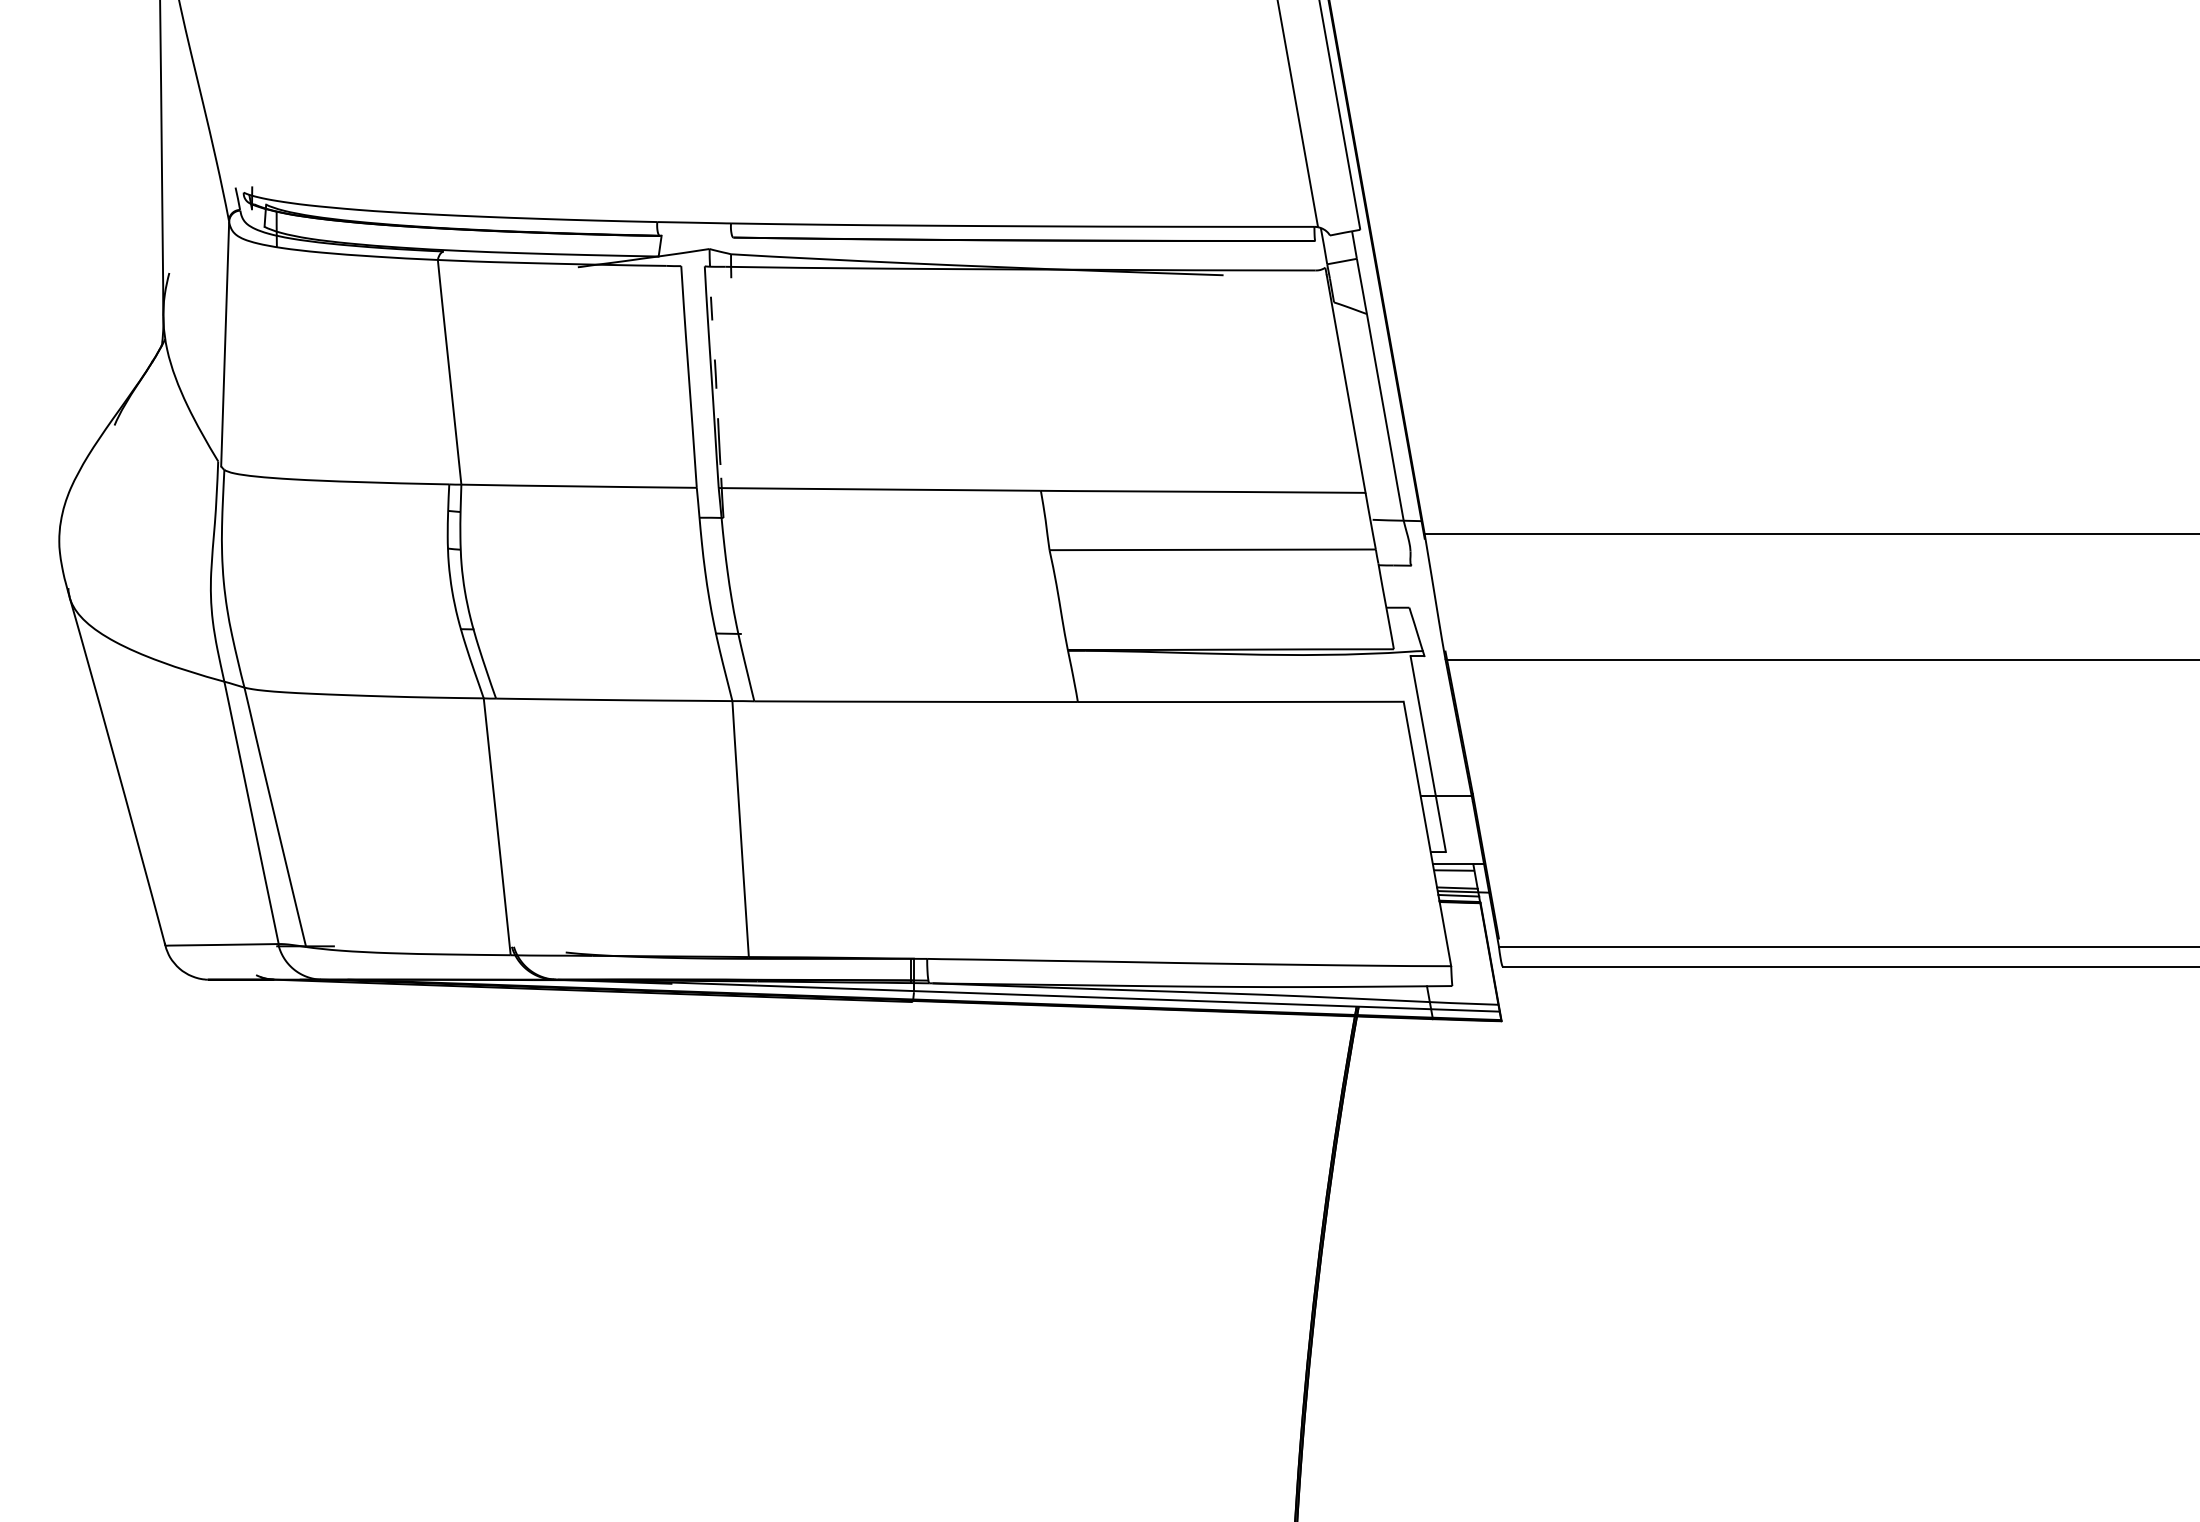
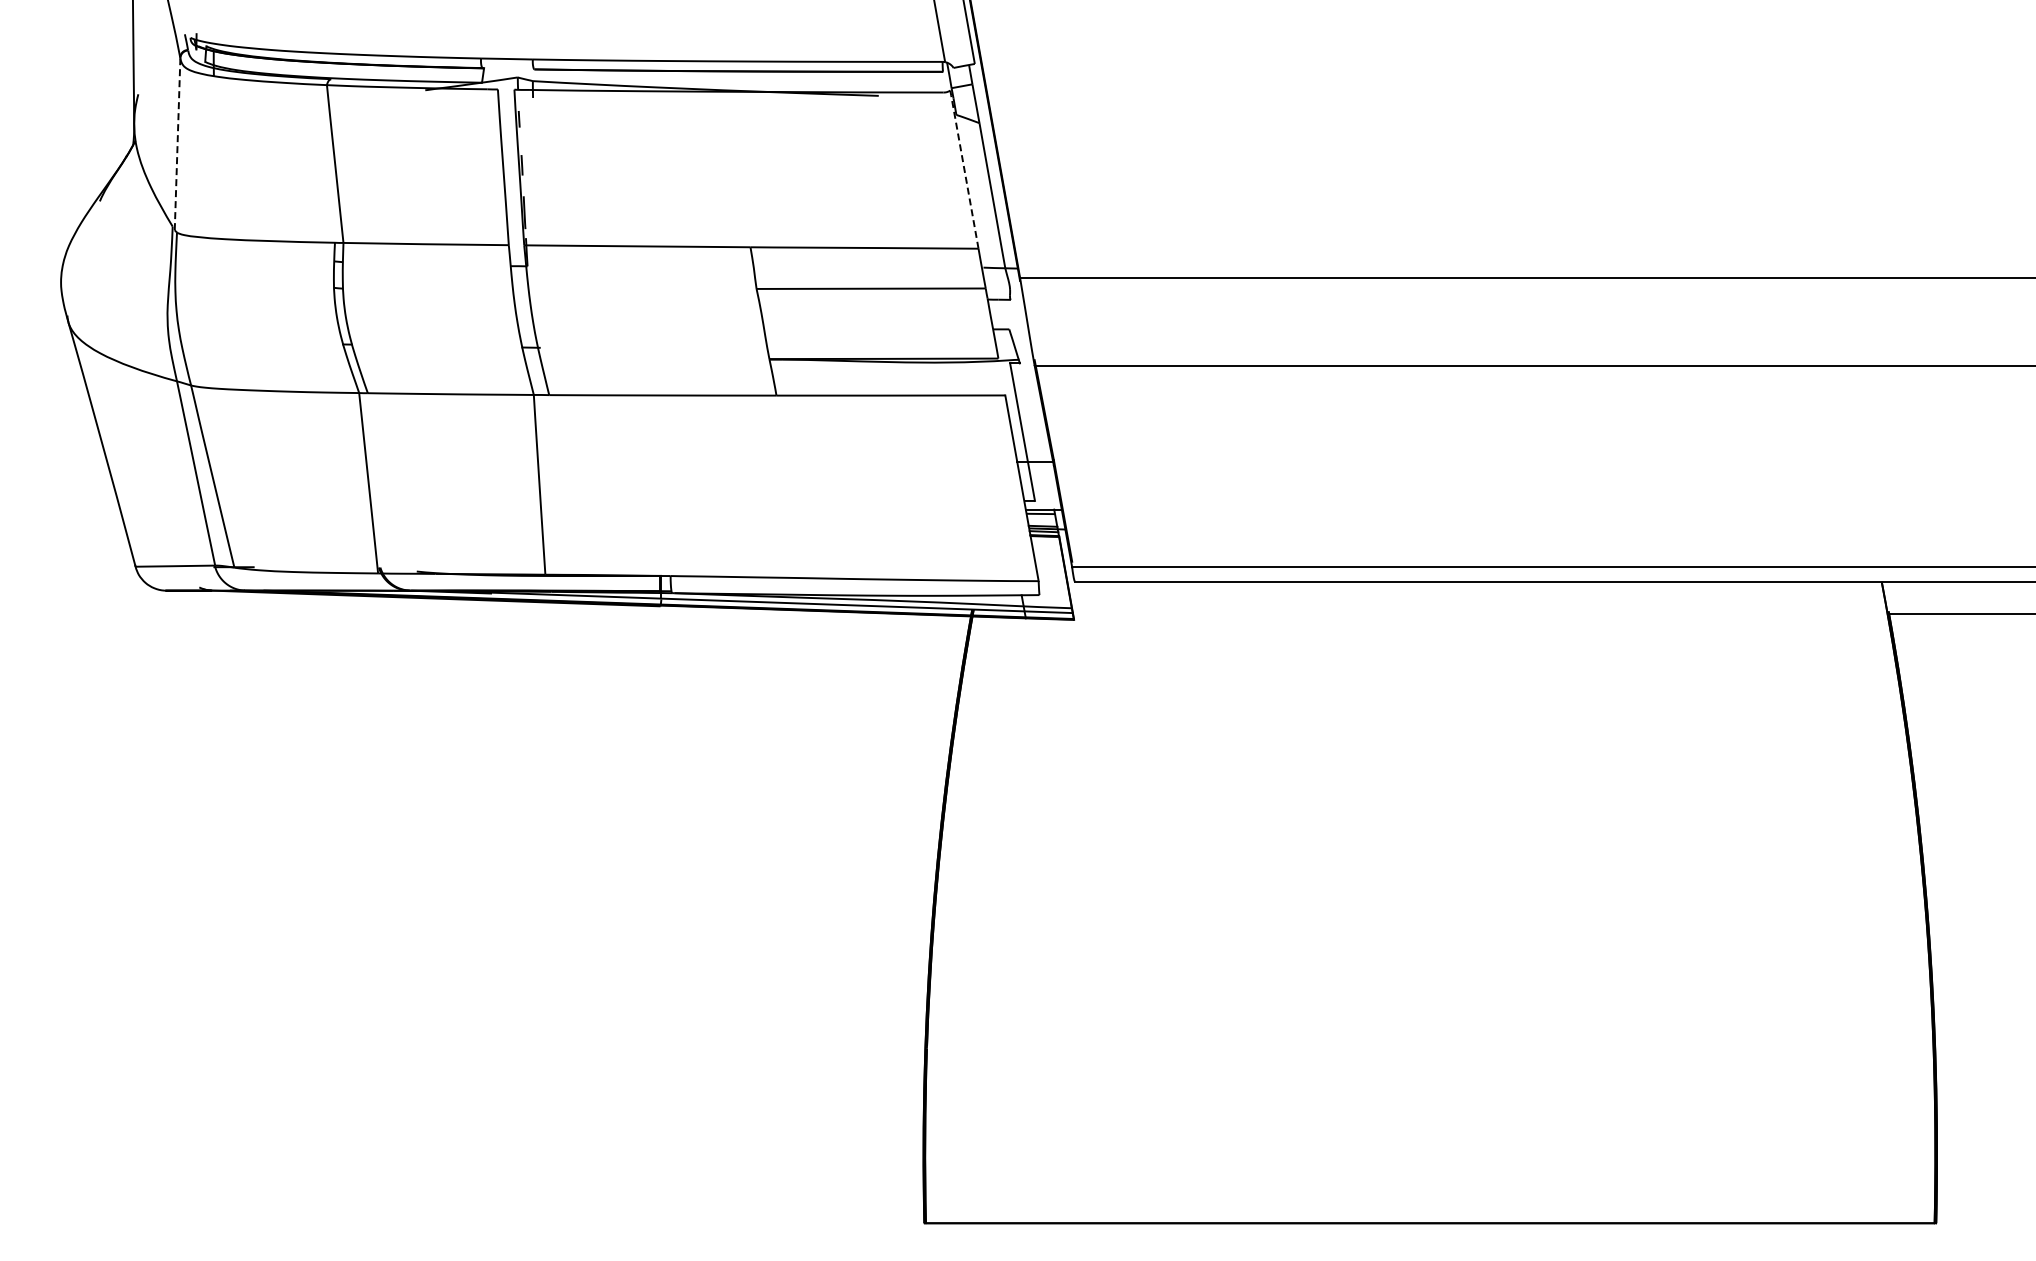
line: (225, 343) -> (177, 143), solid -> dashed
line: (1345, 384) -> (964, 172), solid -> dashed

